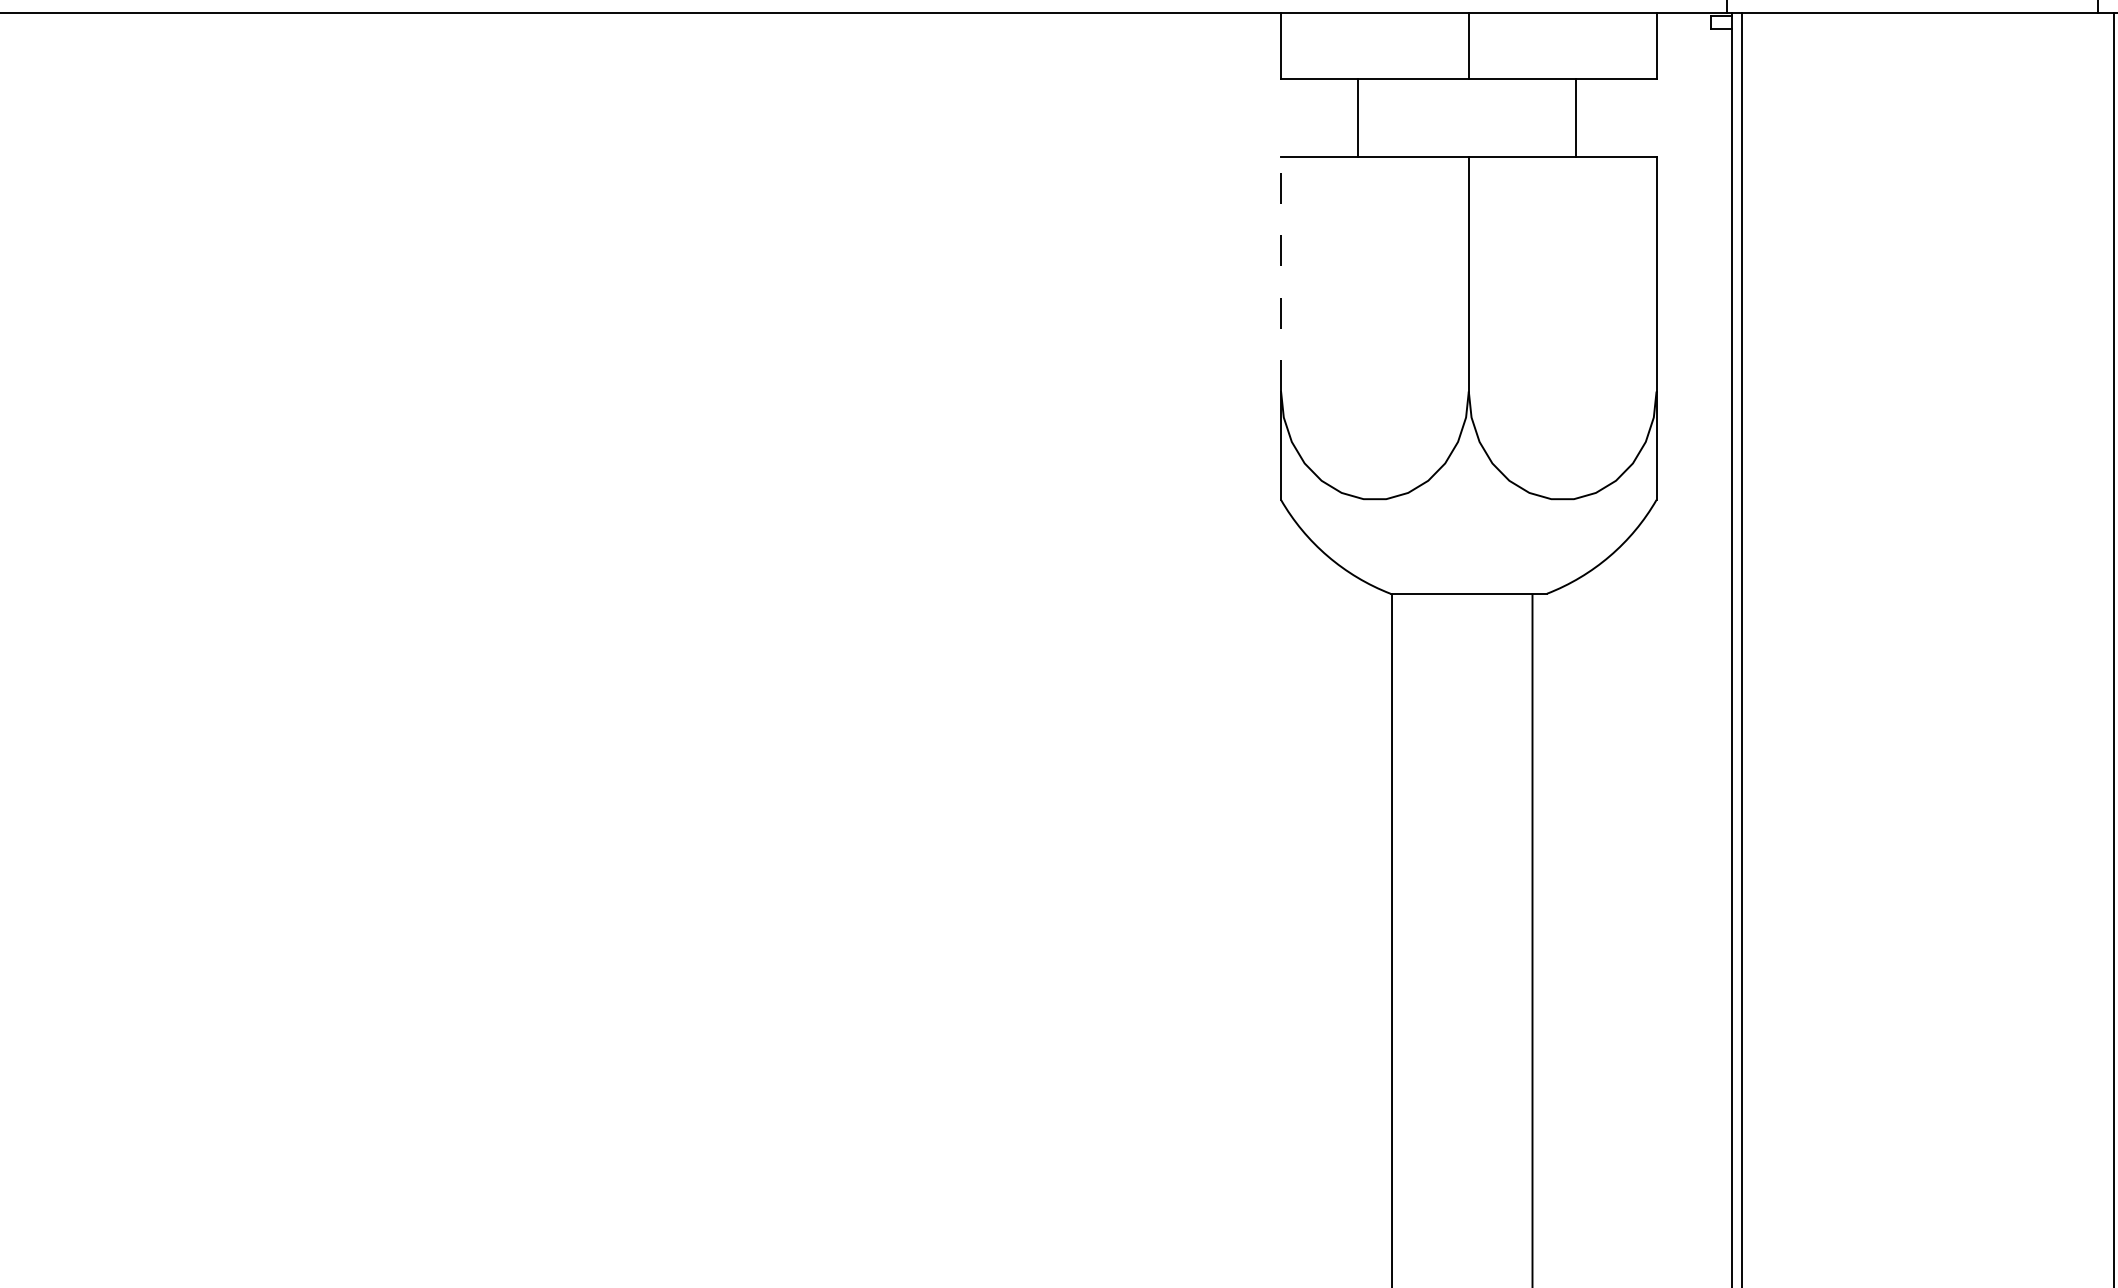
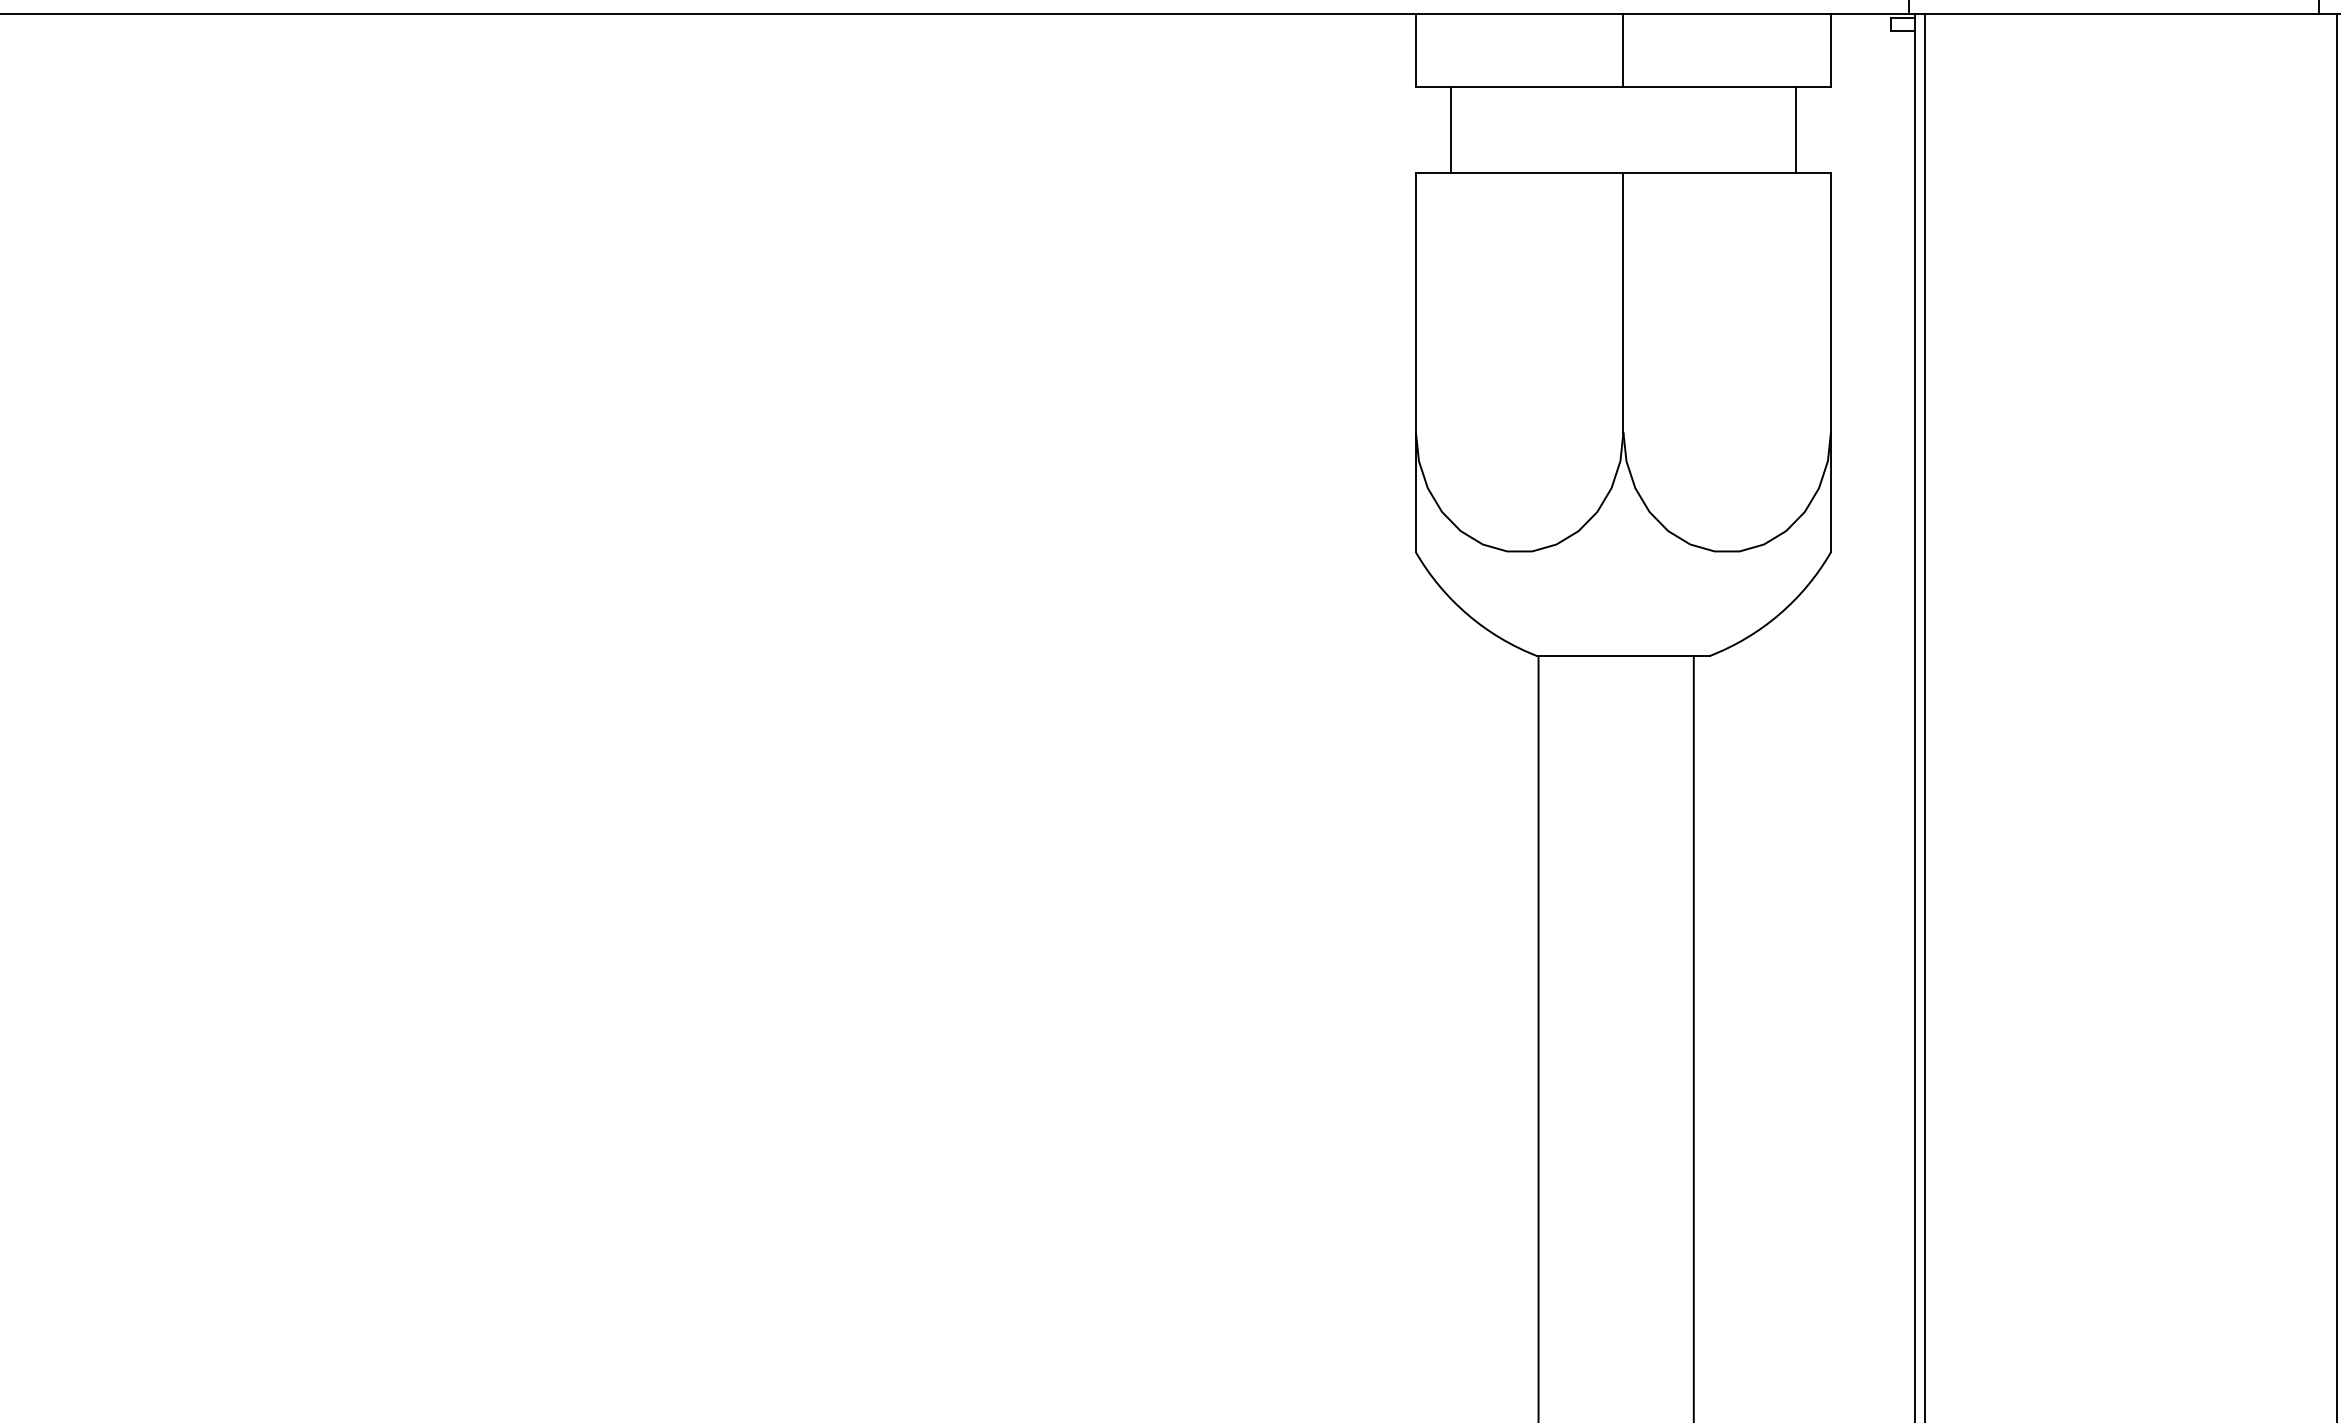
line: (1357, 117) -> (1450, 129), moved
line: (1576, 117) -> (1796, 129), moved
line: (1280, 273) -> (1415, 302), dashed -> solid

